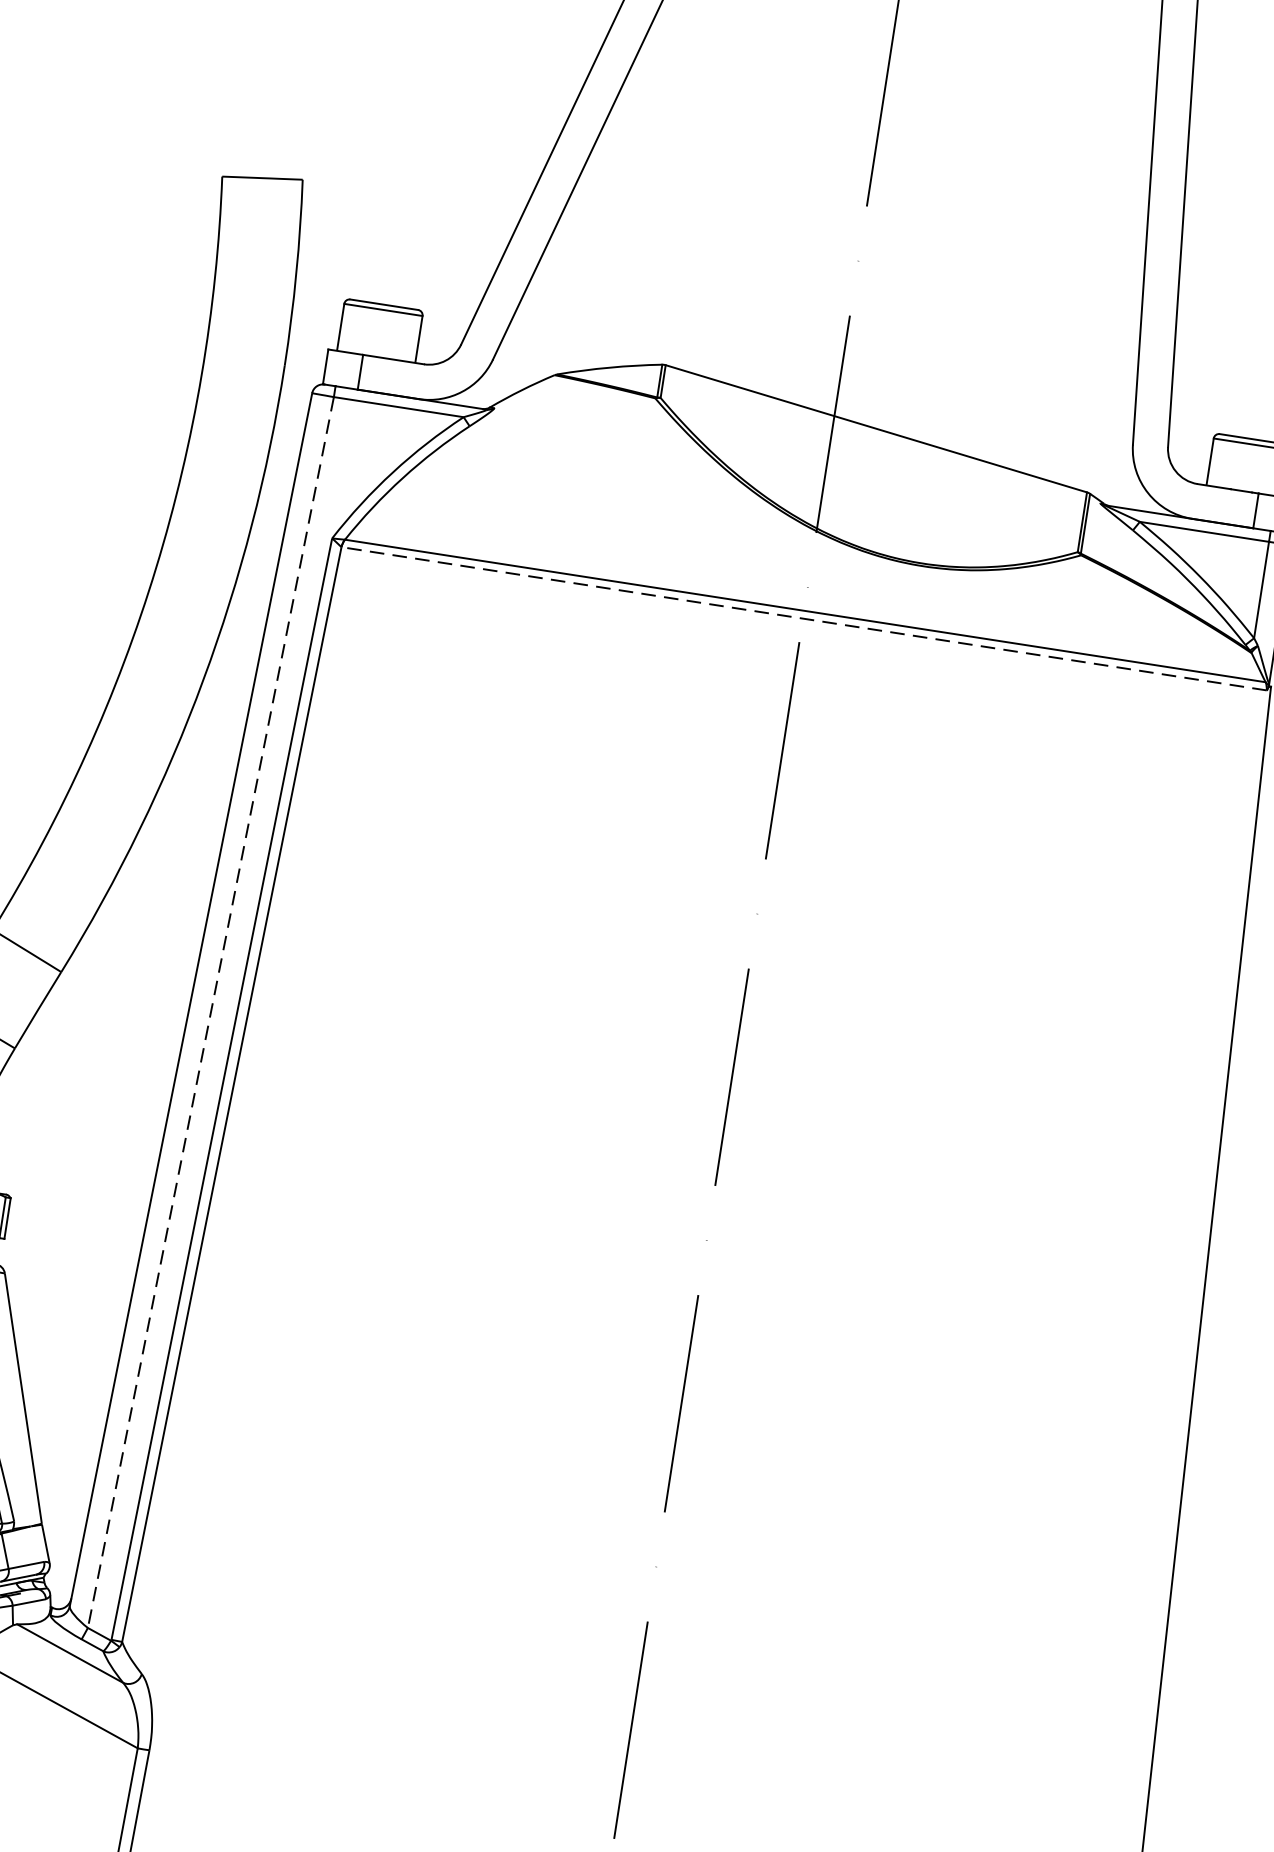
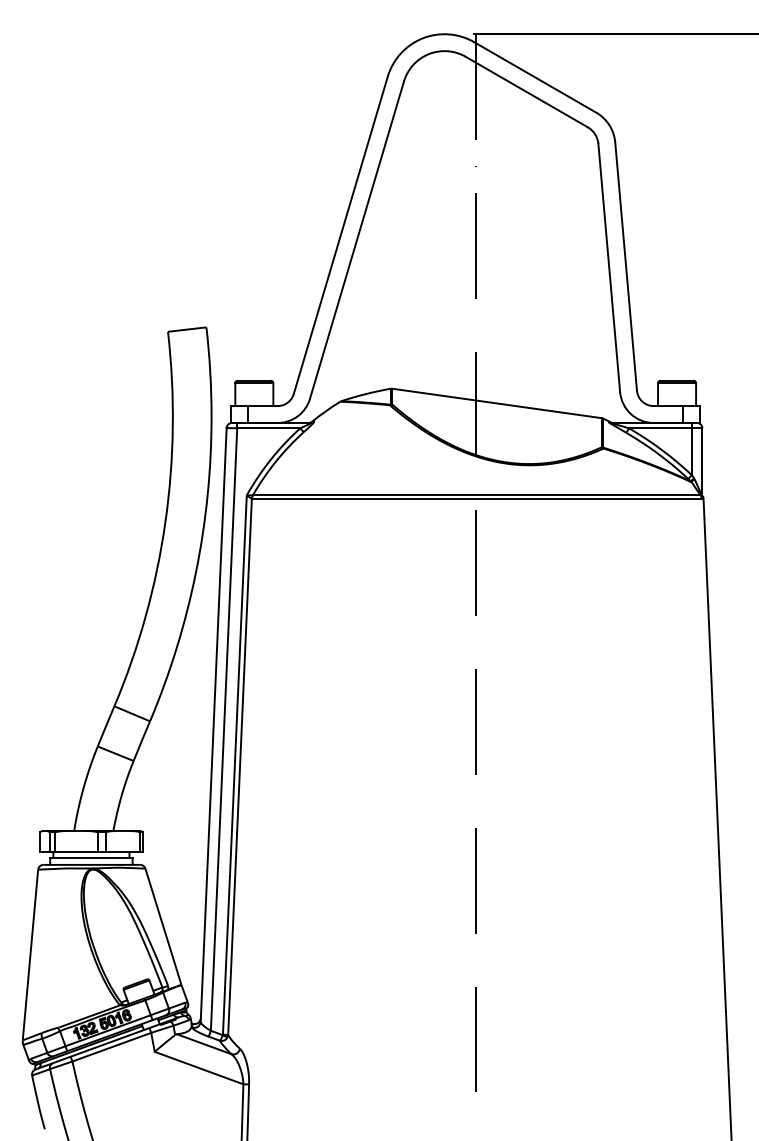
line: (803, 619) -> (476, 499), dashed -> solid
line: (211, 1012) -> (224, 729), dashed -> solid

